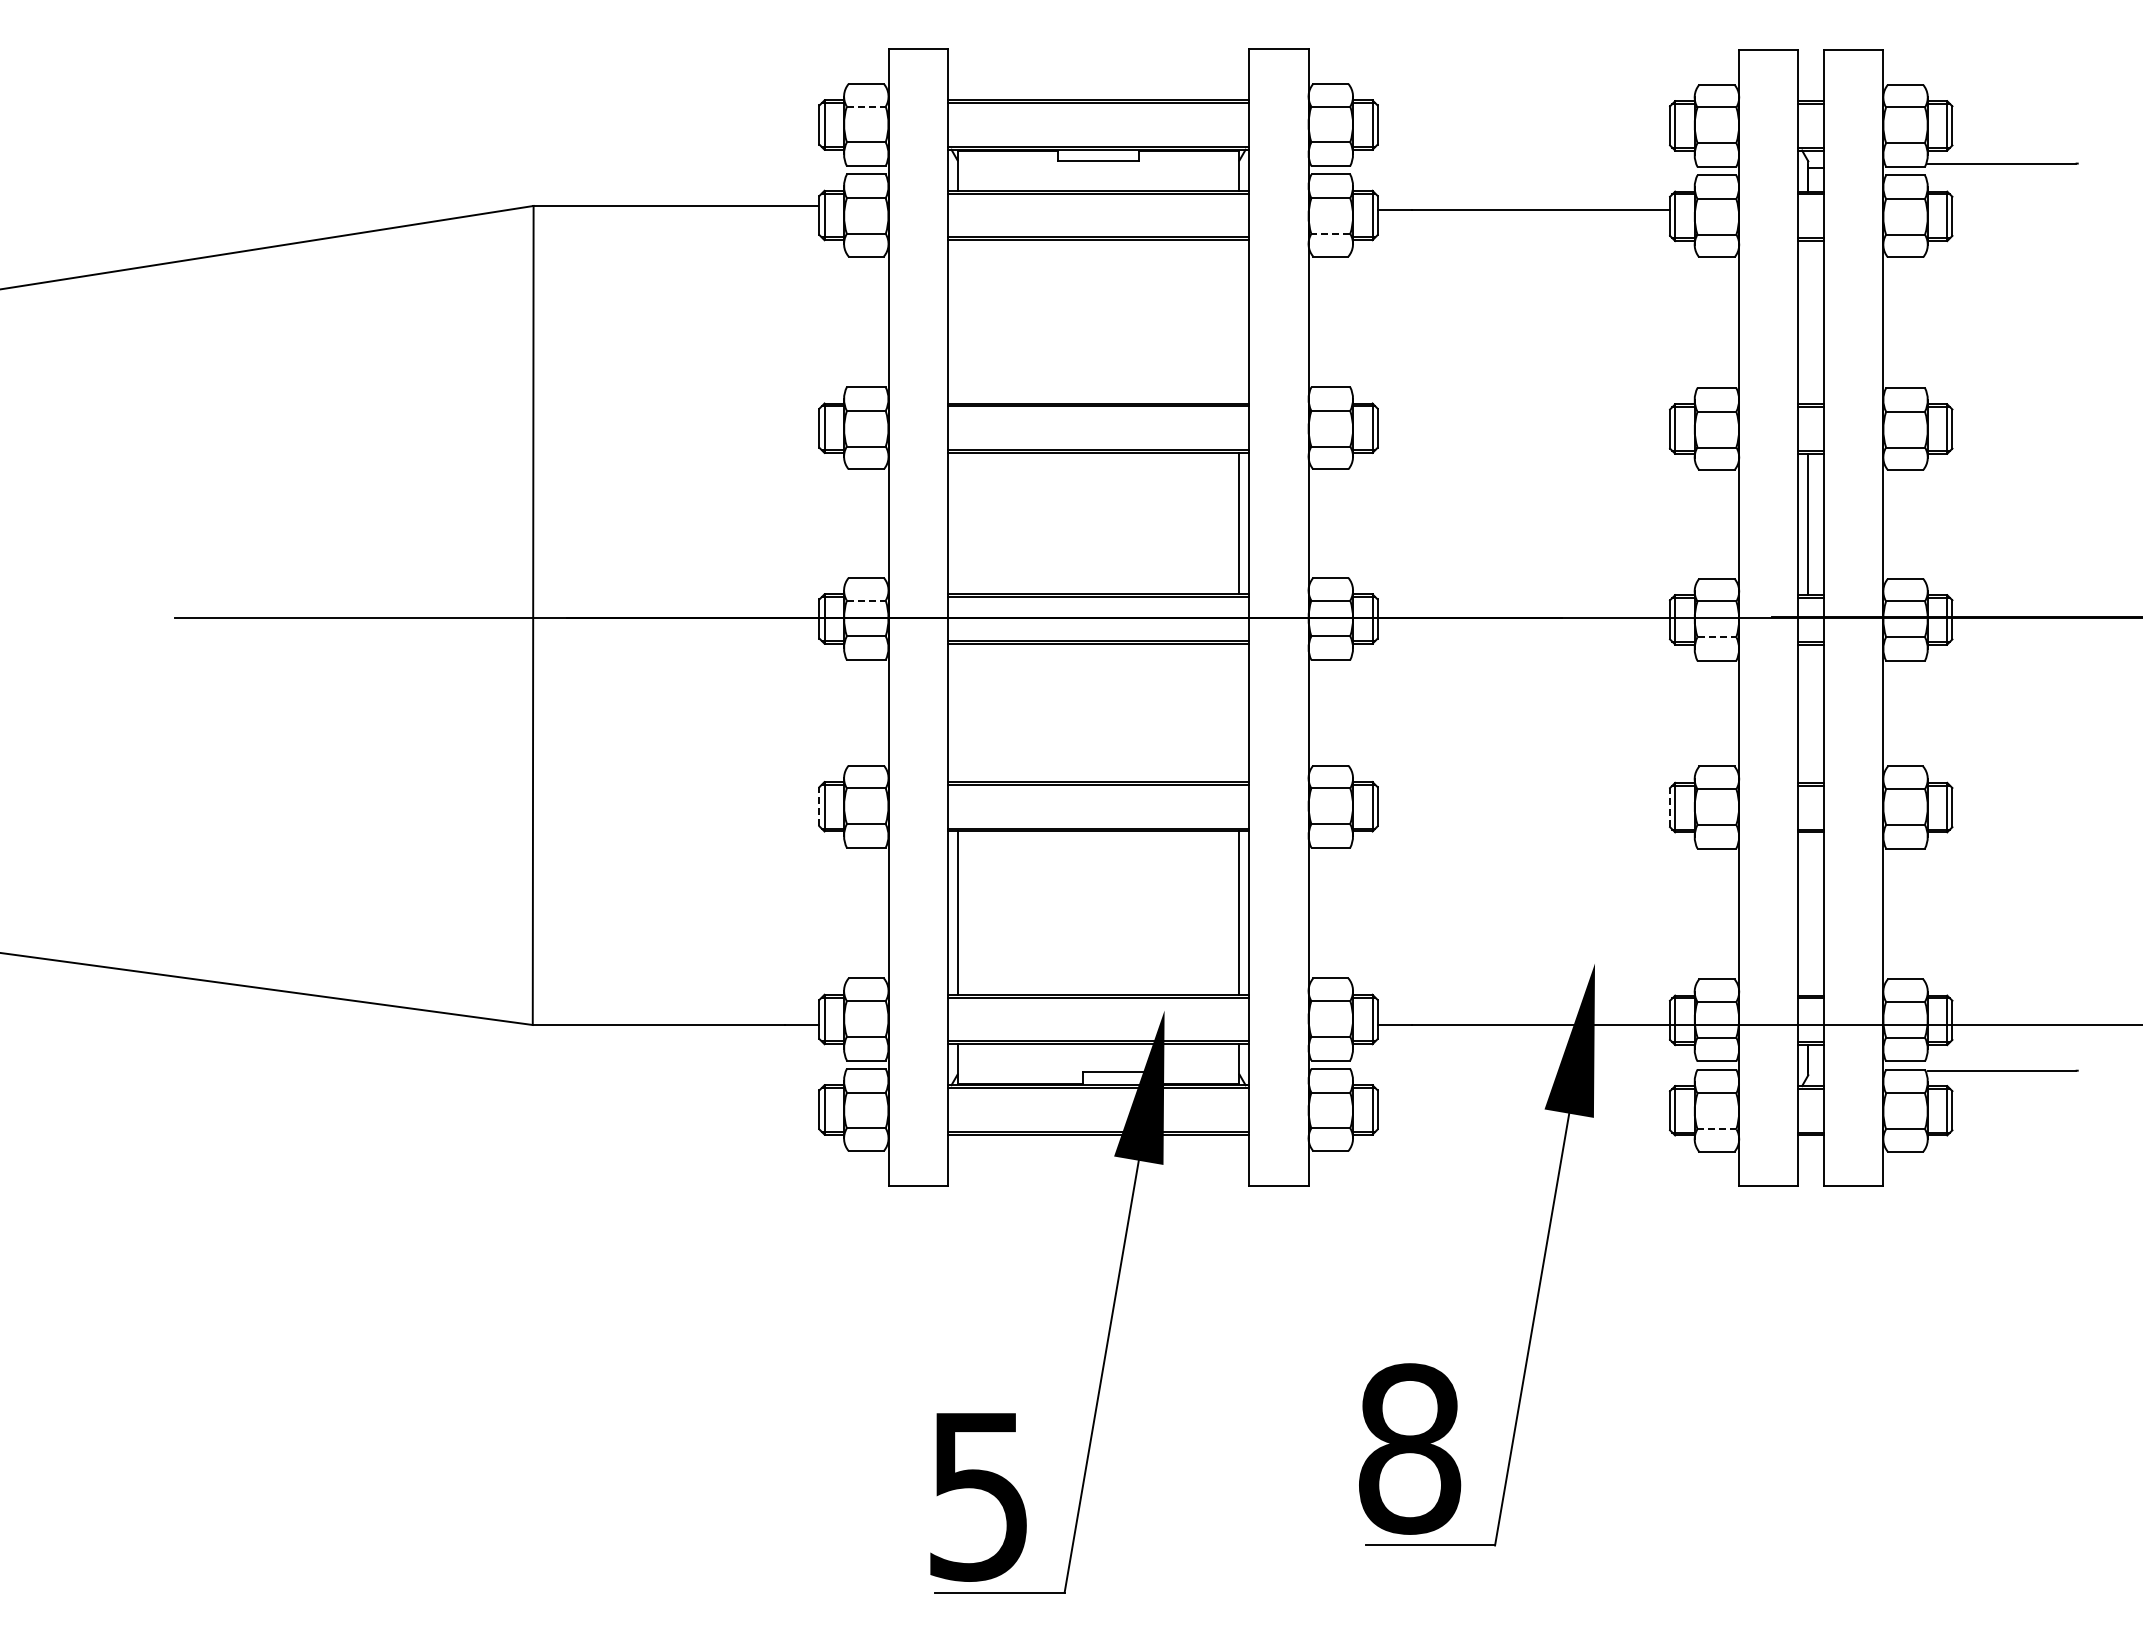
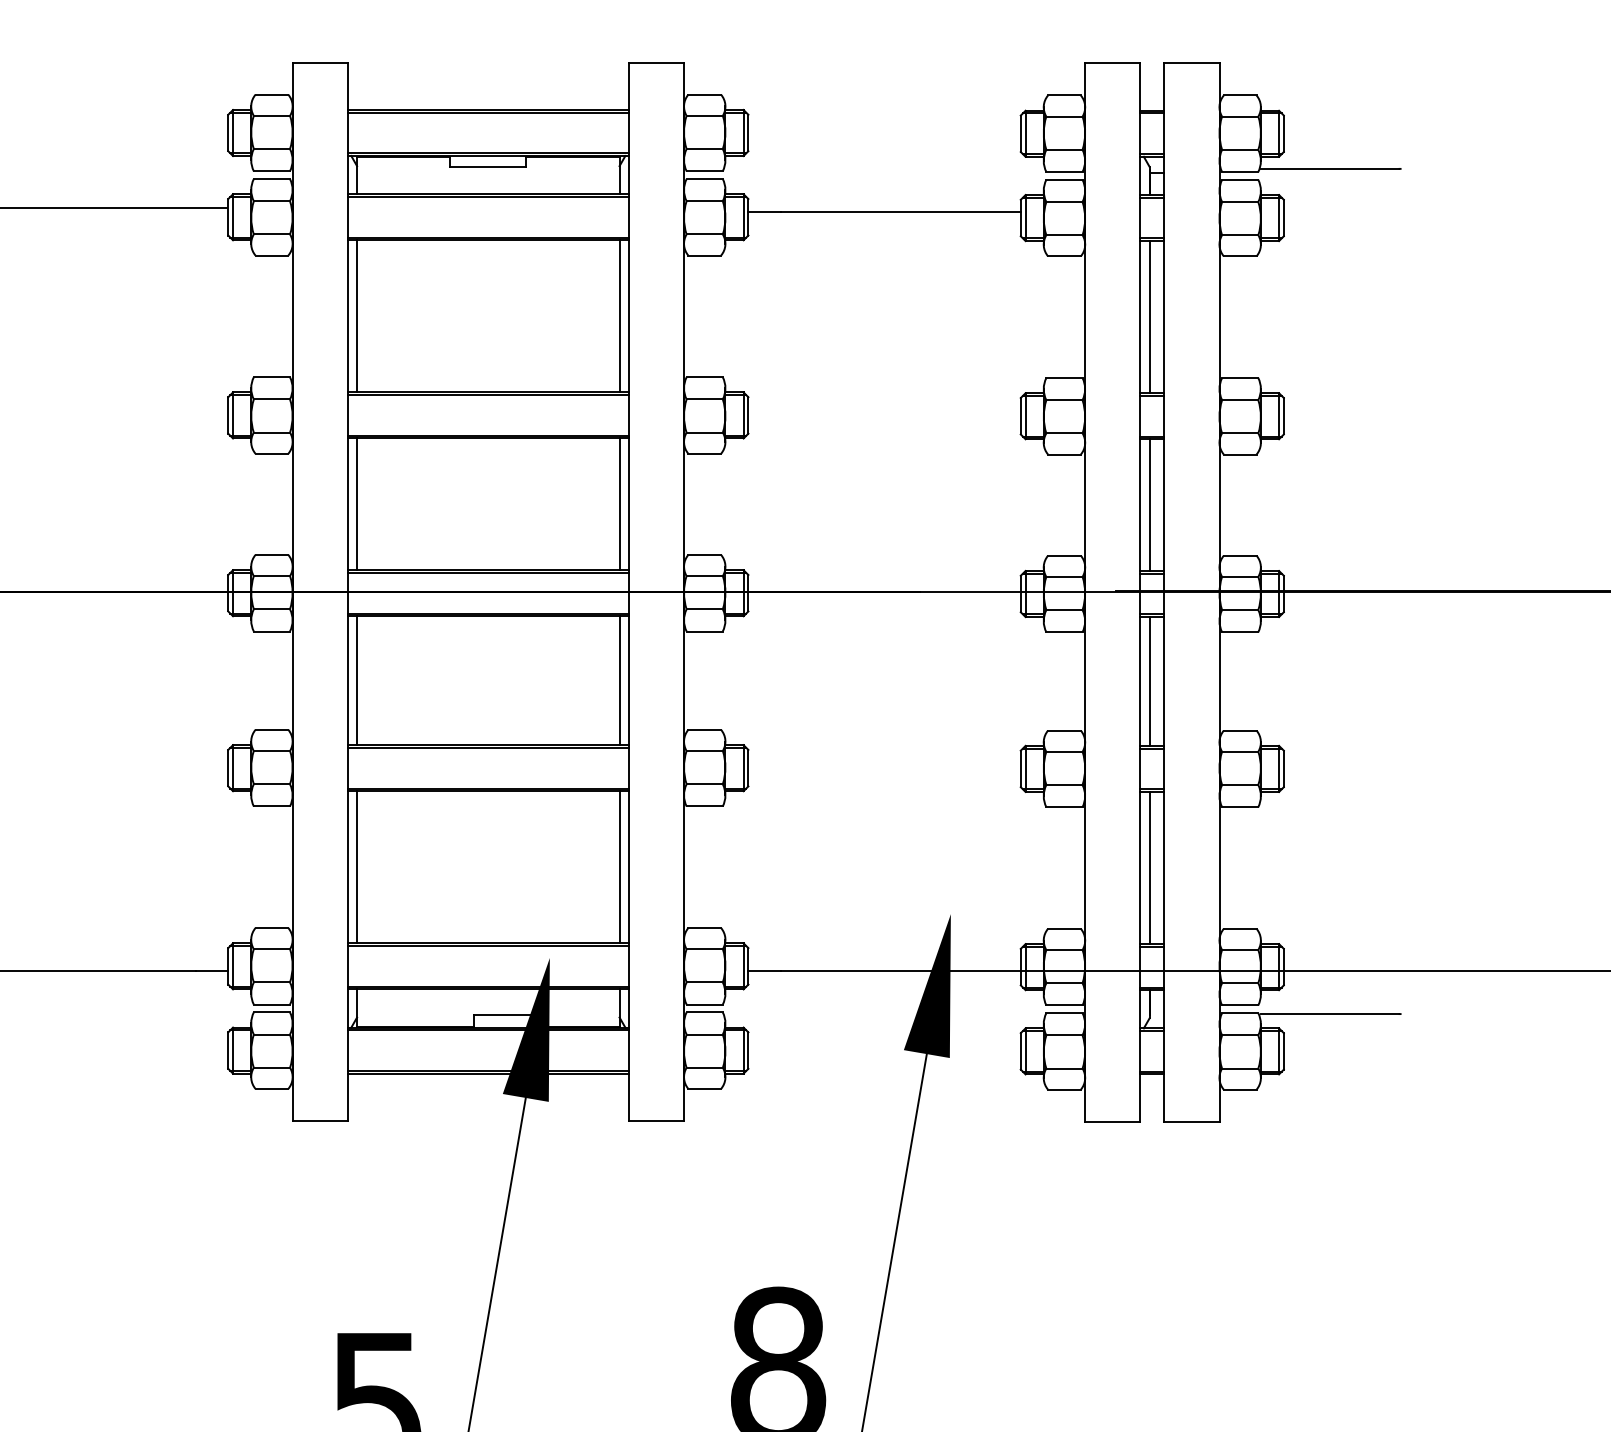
line: (866, 106) -> (272, 115), dashed -> solid
line: (1330, 233) -> (704, 234), dashed -> solid
line: (957, 321) -> (356, 316), added
line: (1239, 321) -> (619, 316), added
line: (1808, 322) -> (1149, 316), added
line: (957, 523) -> (356, 504), added
line: (866, 600) -> (272, 575), dashed -> solid
line: (1717, 637) -> (1064, 610), dashed -> solid
line: (957, 712) -> (356, 680), added
line: (1239, 712) -> (619, 680), added
line: (1808, 713) -> (1149, 681), added
line: (819, 806) -> (228, 767), dashed -> solid
line: (1670, 807) -> (1021, 768), dashed -> solid
line: (1808, 913) -> (1149, 867), added
line: (1717, 1129) -> (1064, 1068), dashed -> solid

